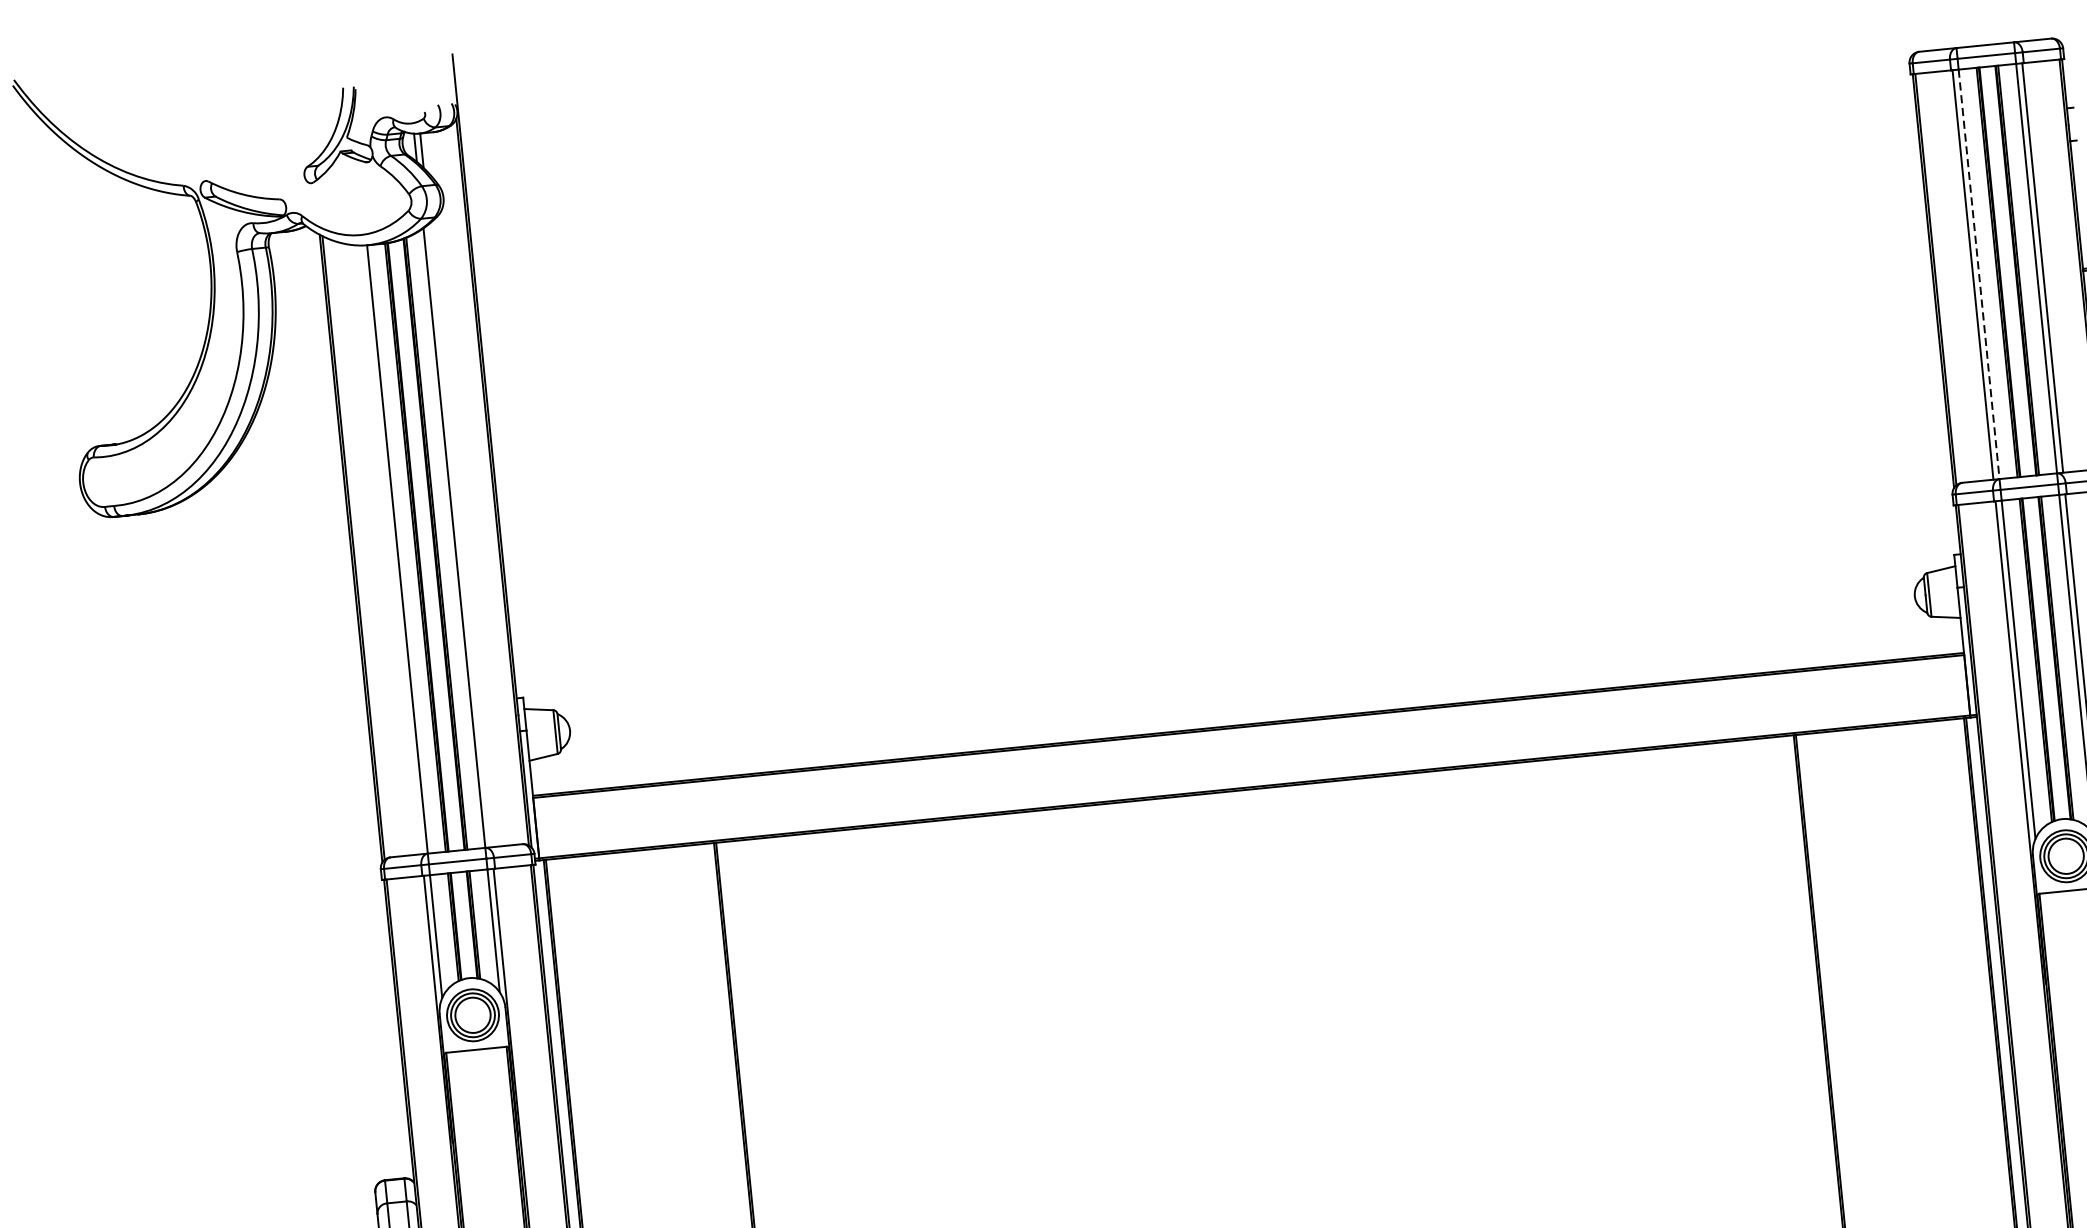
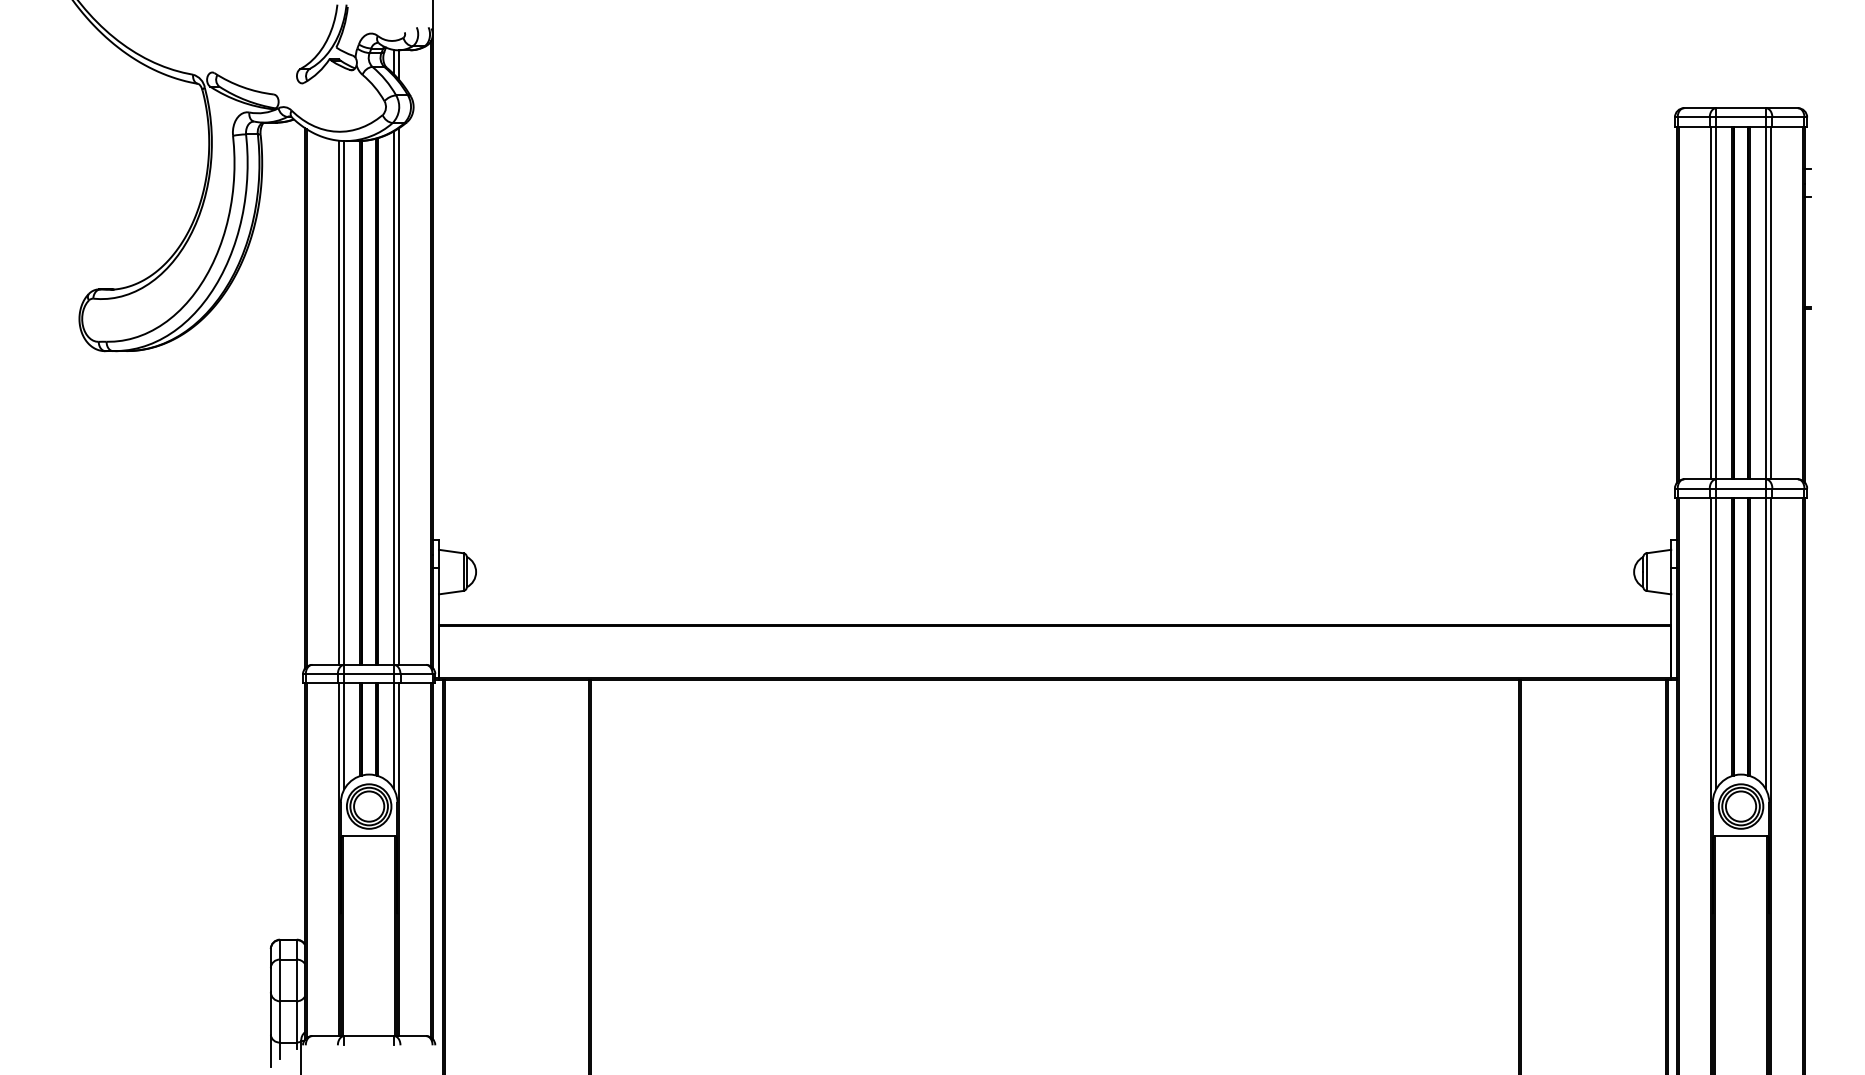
line: (1979, 274) -> (1716, 303), dashed -> solid
line: (460, 535) -> (399, 396), added
line: (391, 549) -> (339, 402), added

